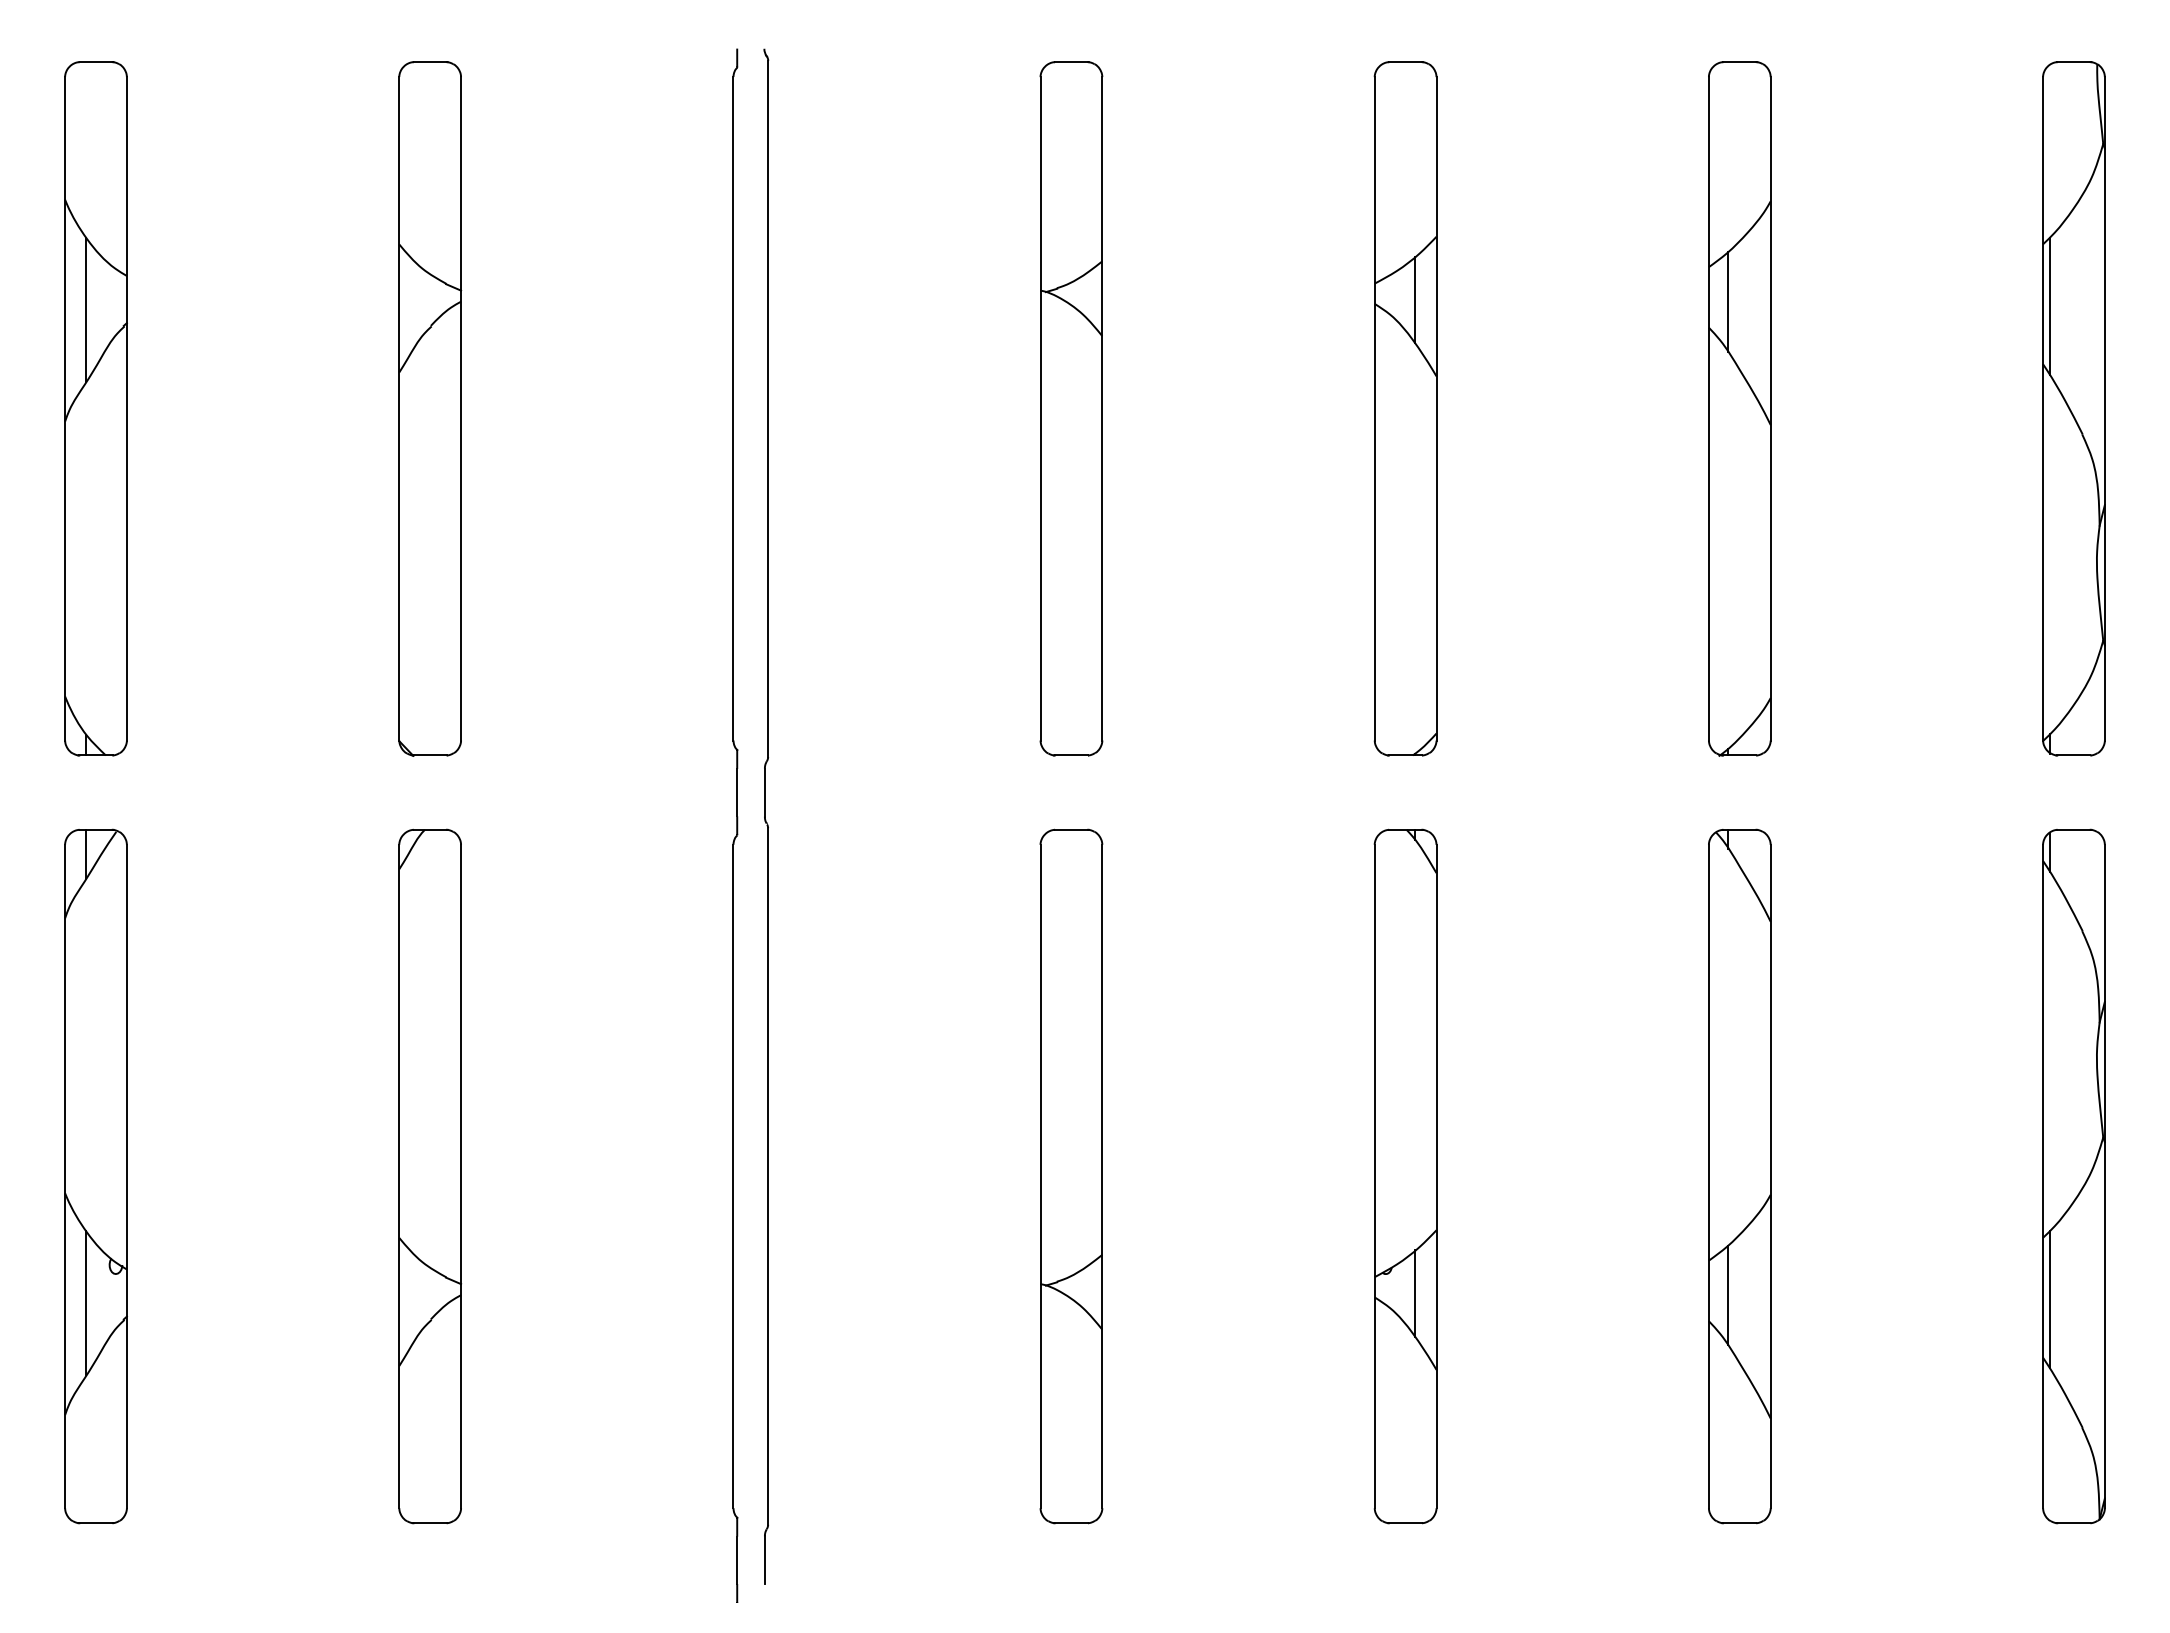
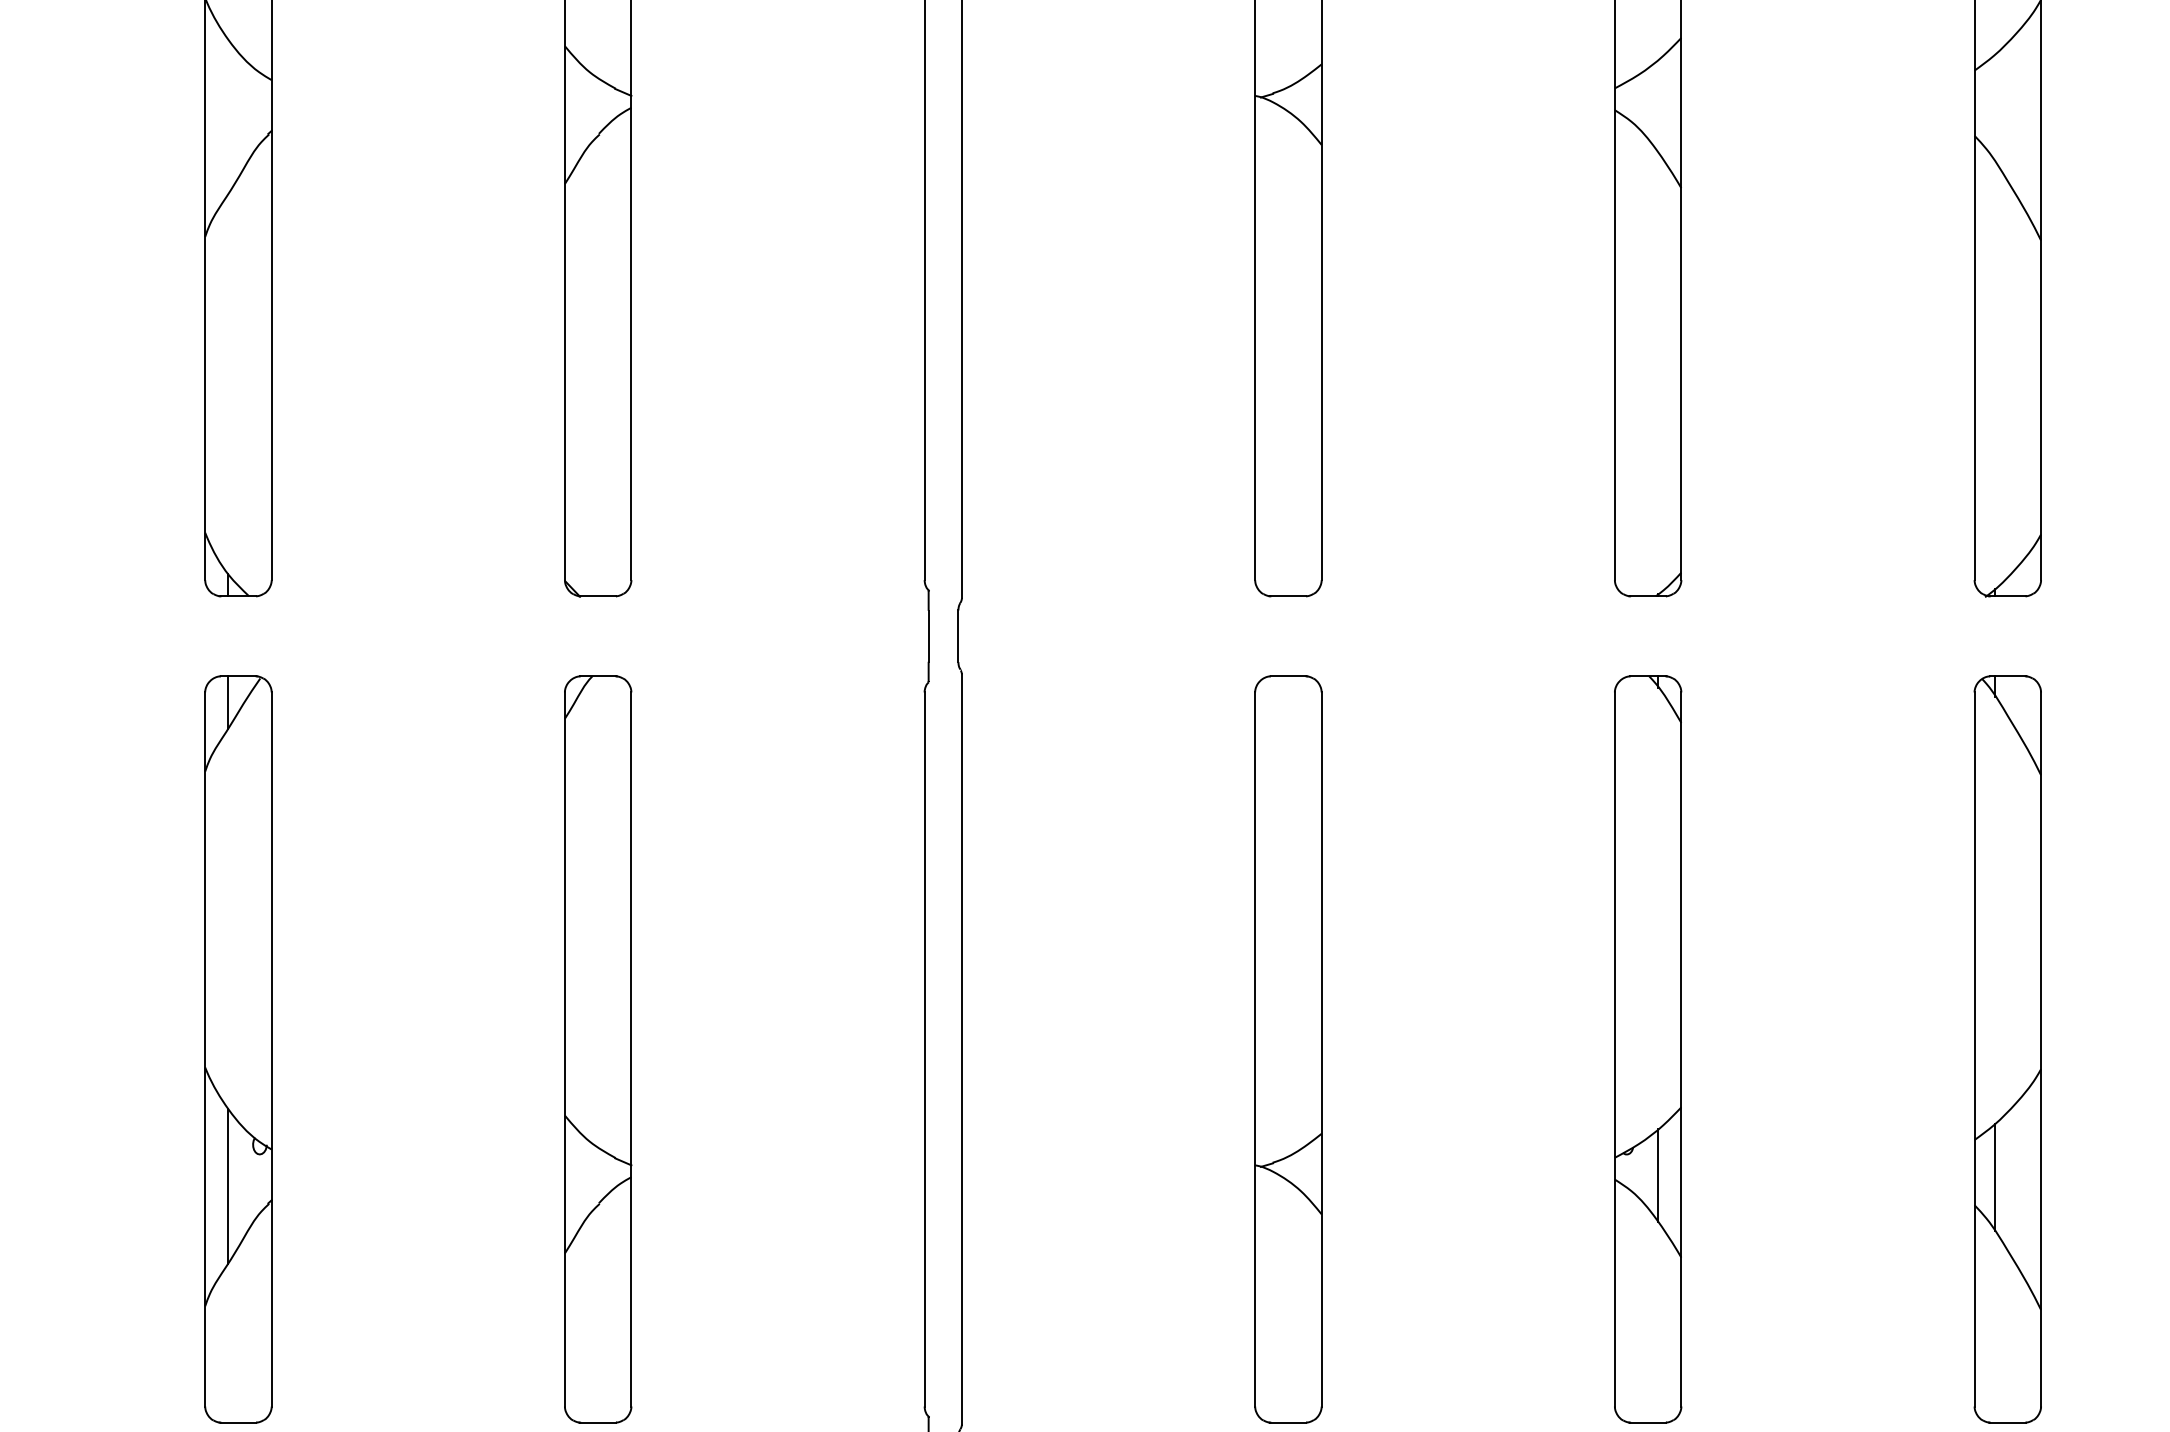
line: (1415, 299) -> (1658, 105), removed
line: (1727, 301) -> (1994, 107), removed
line: (86, 309) -> (228, 116), removed

